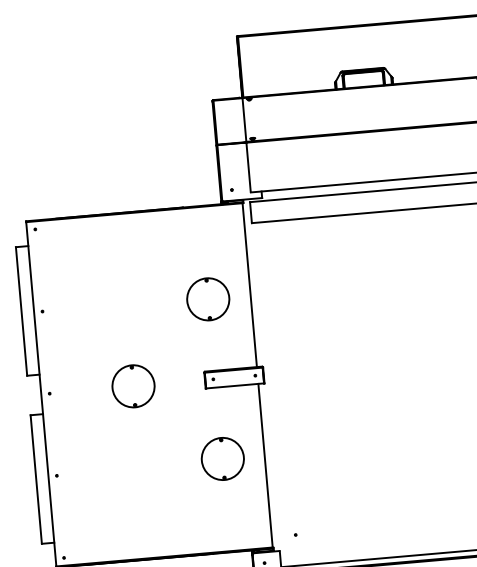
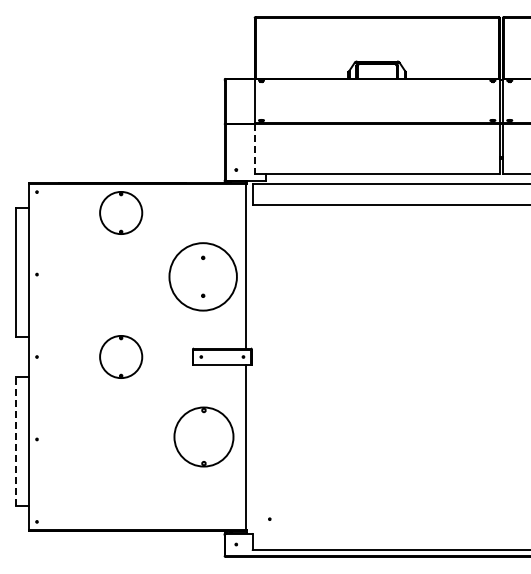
line: (248, 166) -> (254, 148), solid -> dashed
part: (121, 242) -> (121, 212), added
circle: (208, 298) -> (203, 276), size x1.6
part: (222, 459) -> (203, 437), size x1.4
line: (36, 479) -> (16, 441), solid -> dashed

